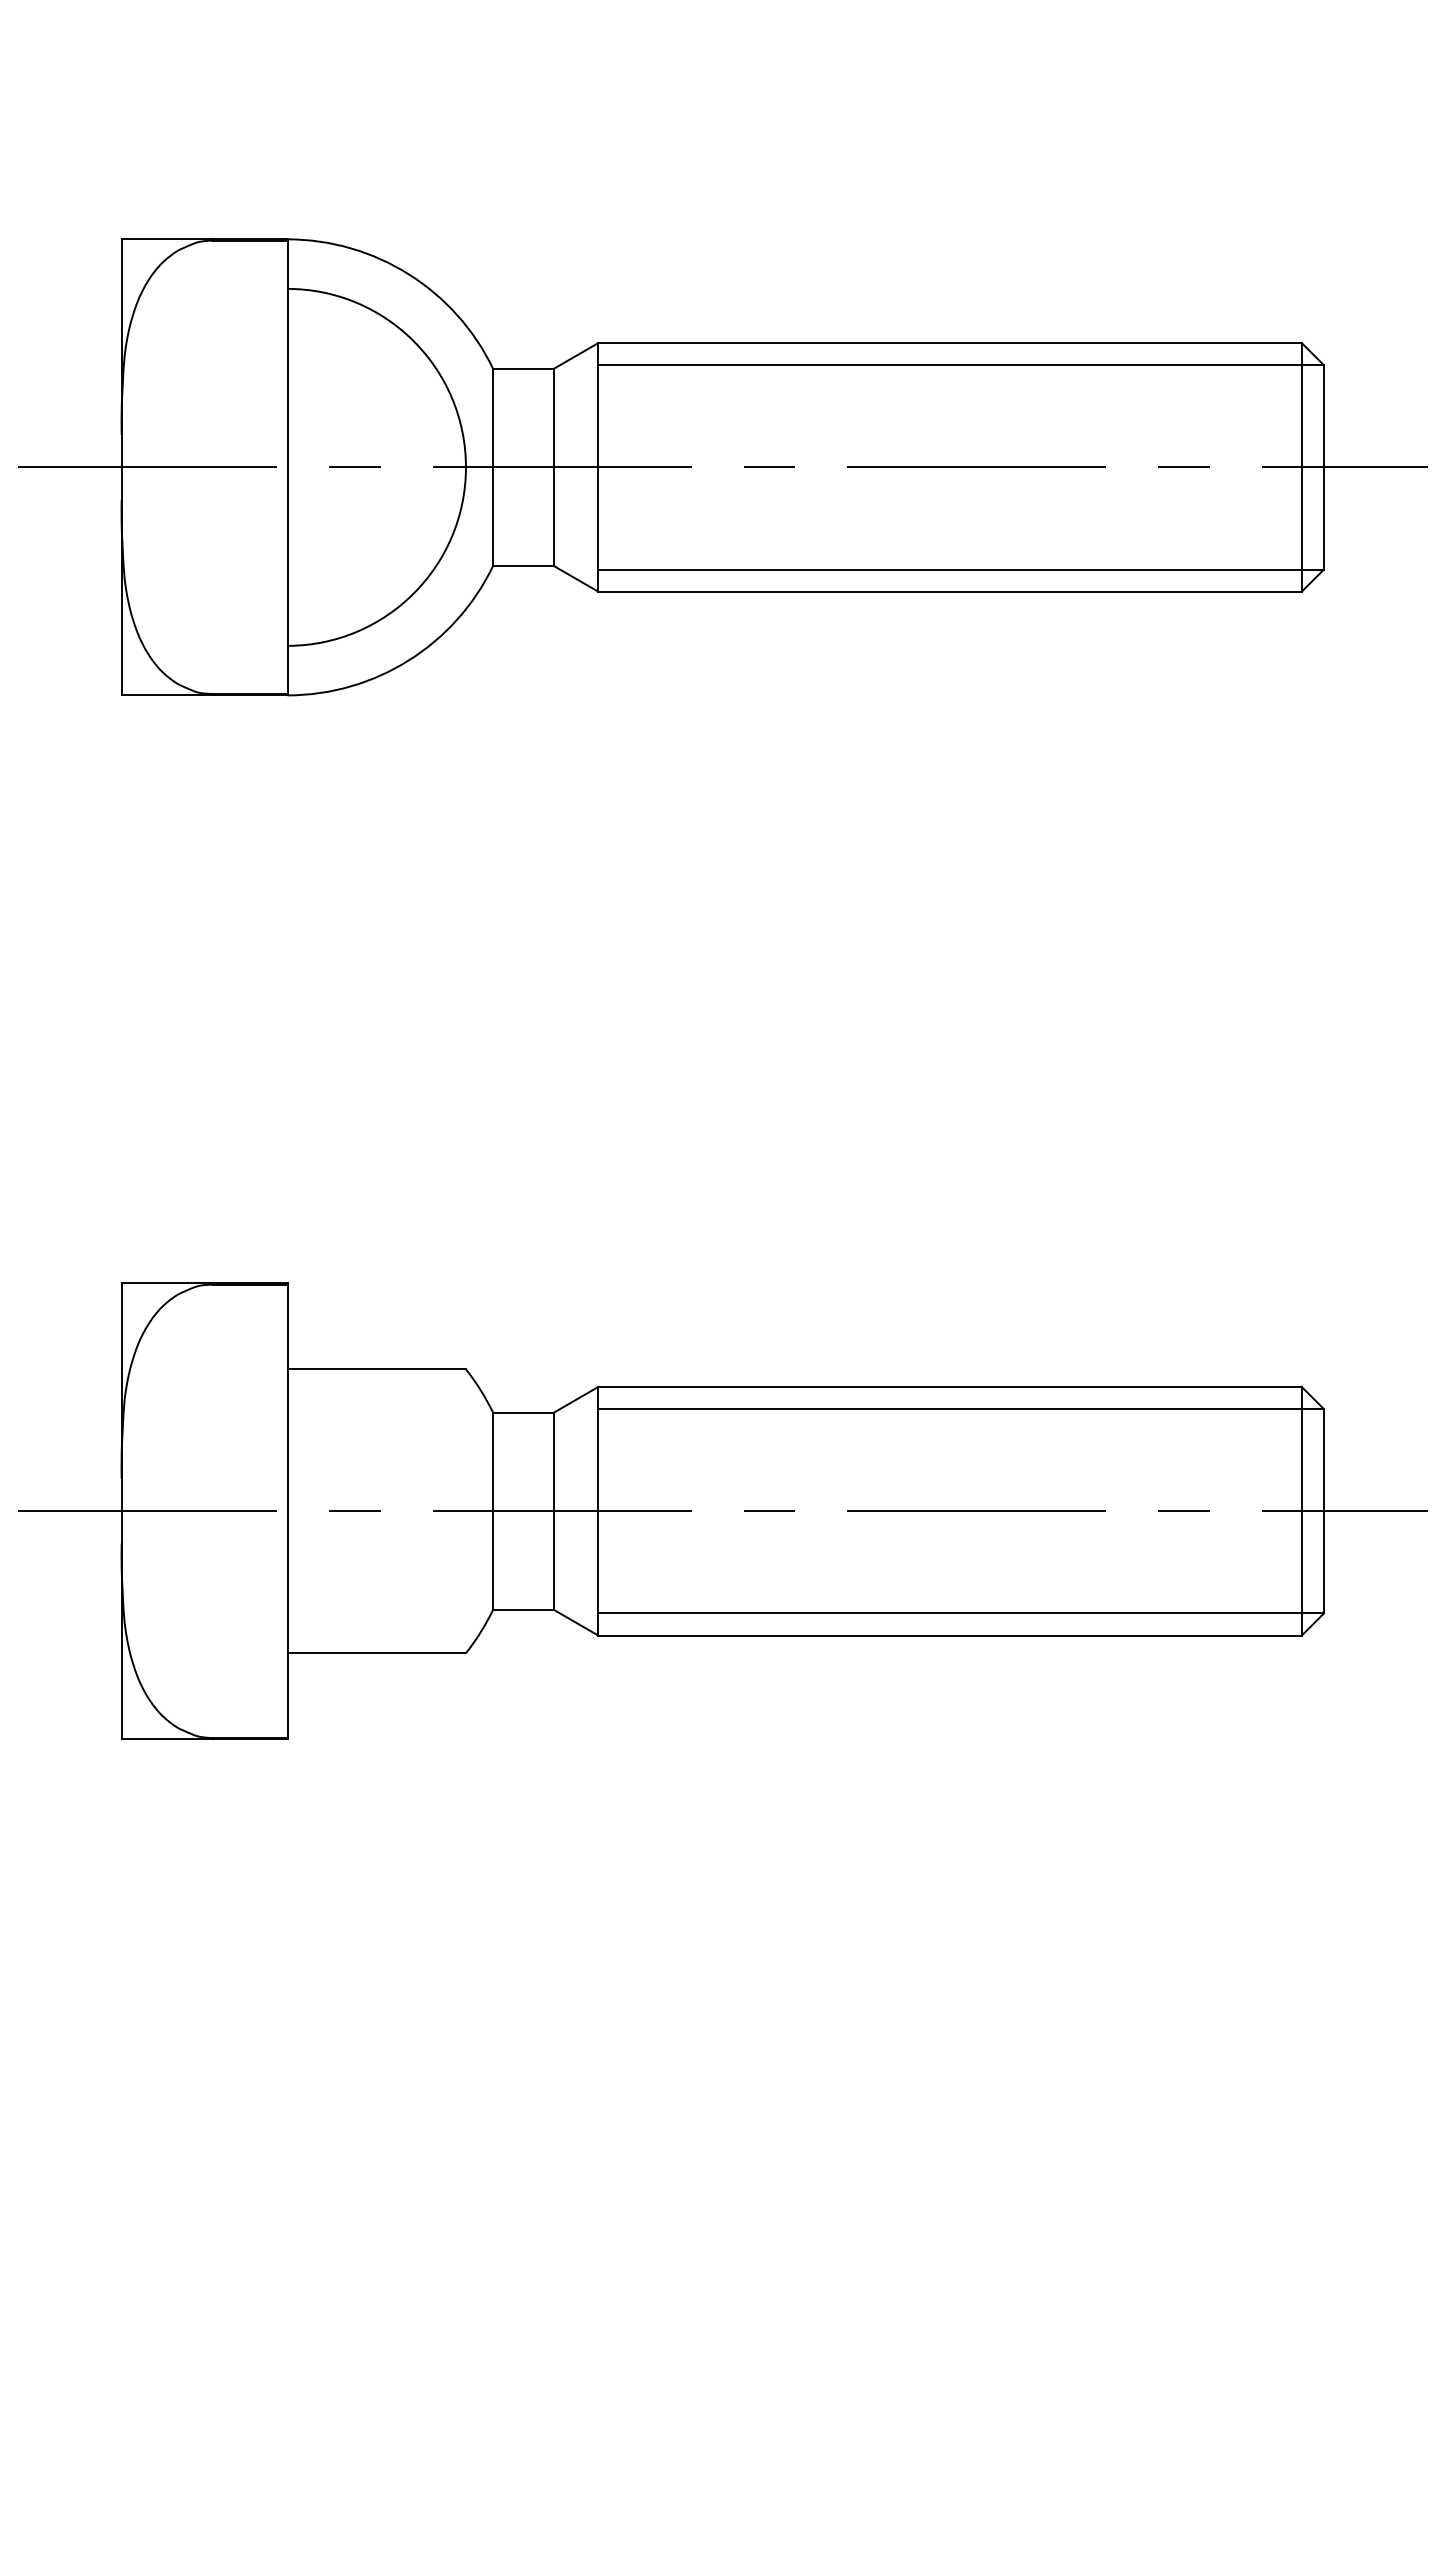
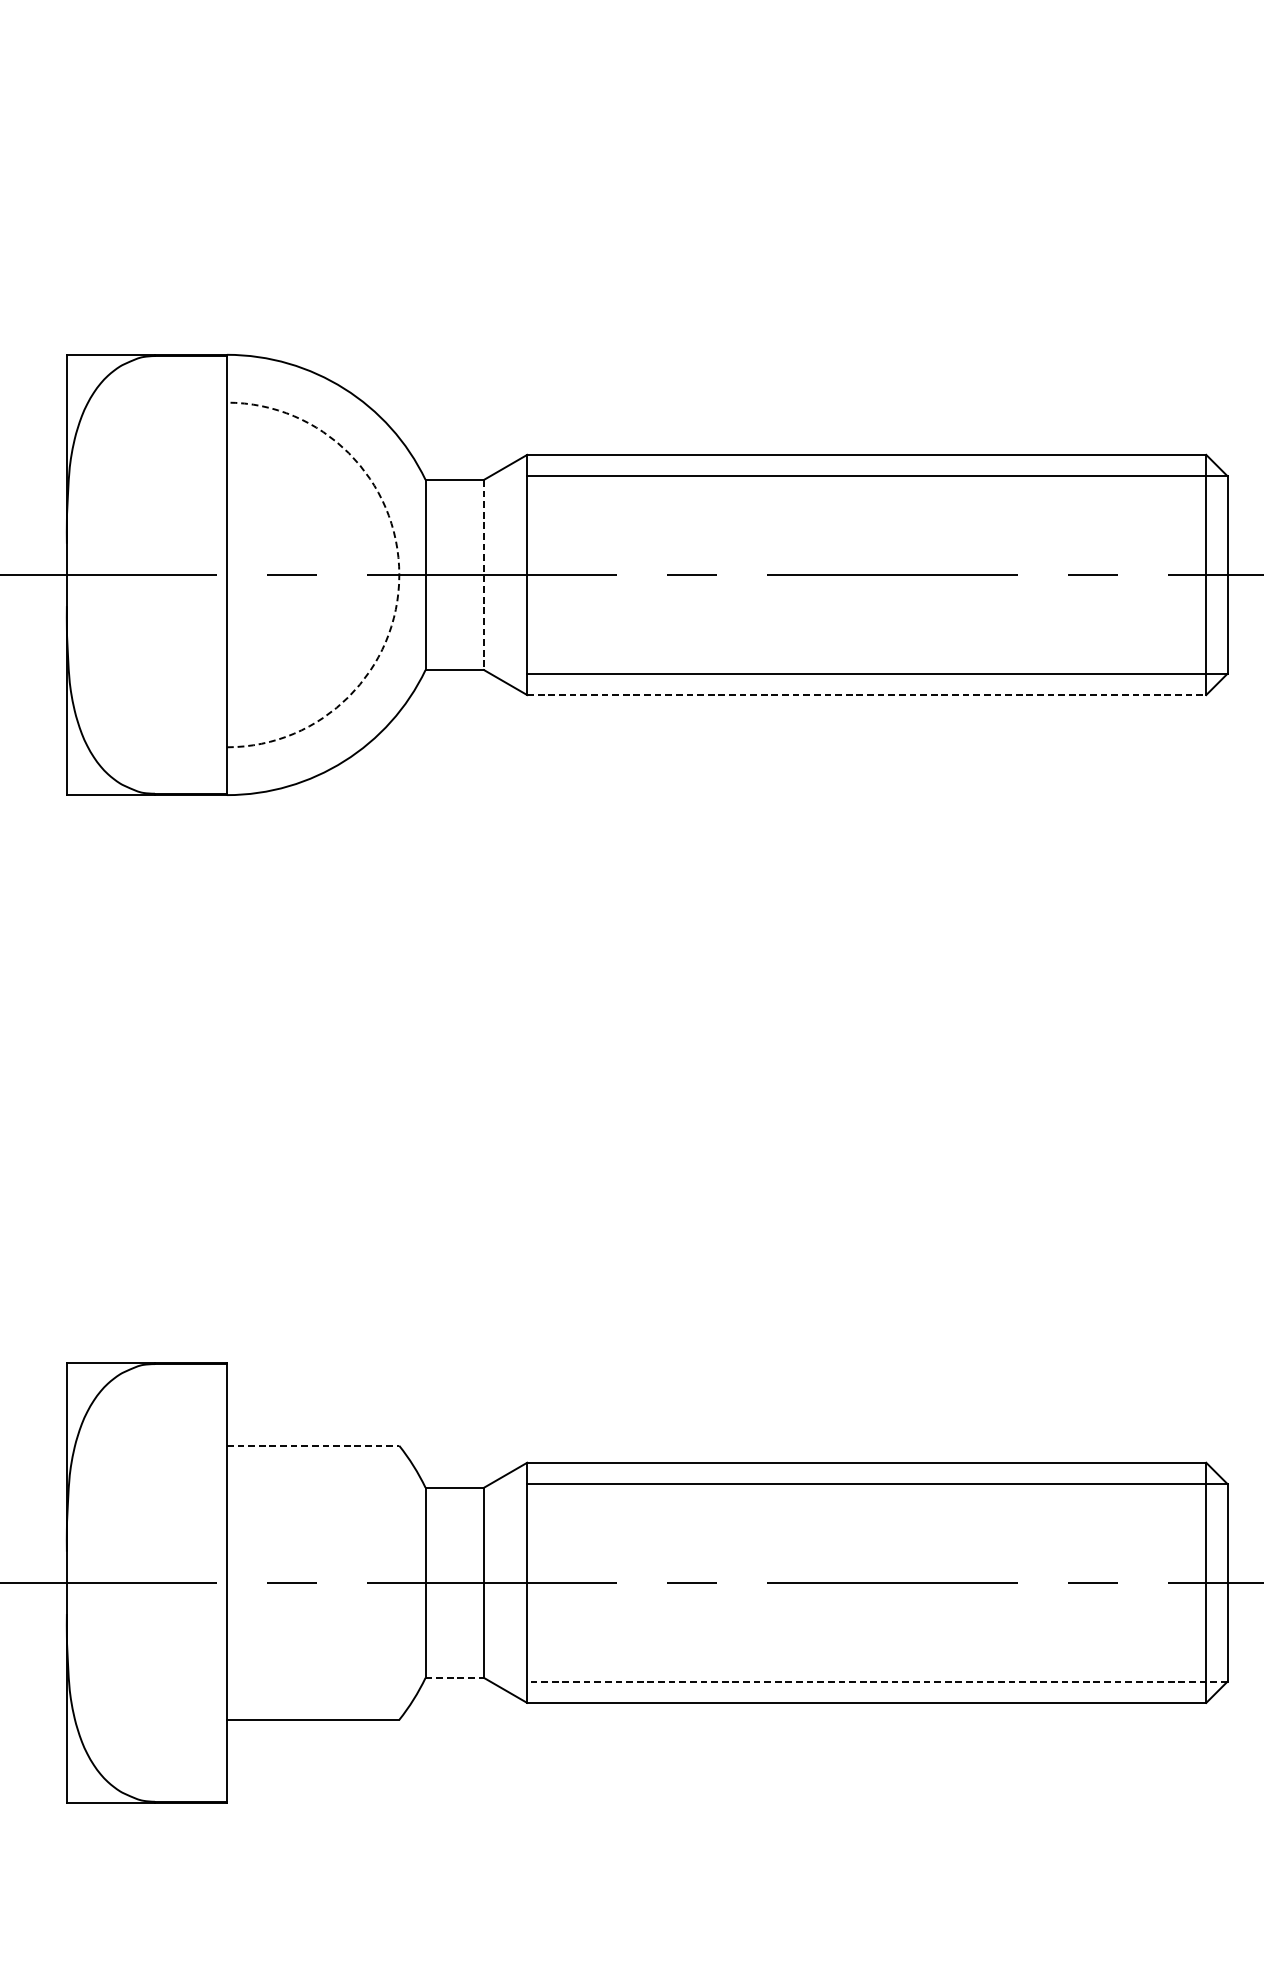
arc: (465, 467) -> (398, 575), solid -> dashed
line: (553, 467) -> (483, 575), solid -> dashed
line: (950, 591) -> (867, 694), solid -> dashed
line: (377, 1369) -> (313, 1445), solid -> dashed
line: (523, 1609) -> (454, 1677), solid -> dashed
line: (961, 1613) -> (877, 1681), solid -> dashed

